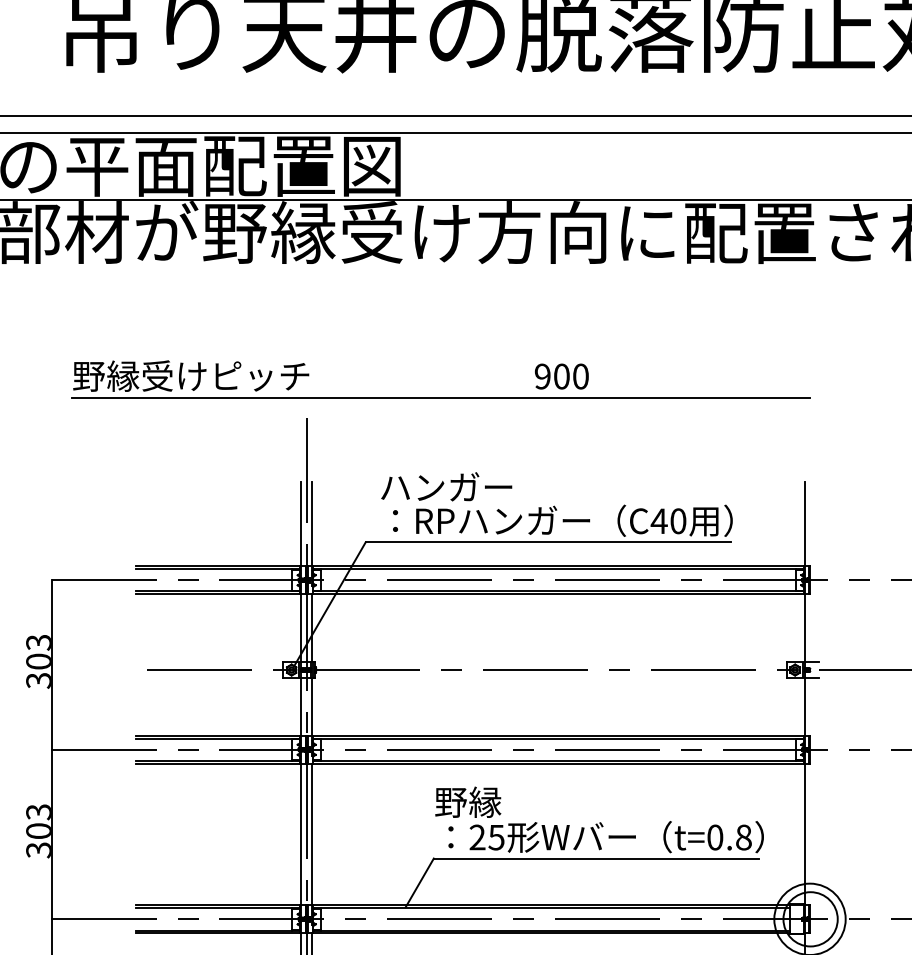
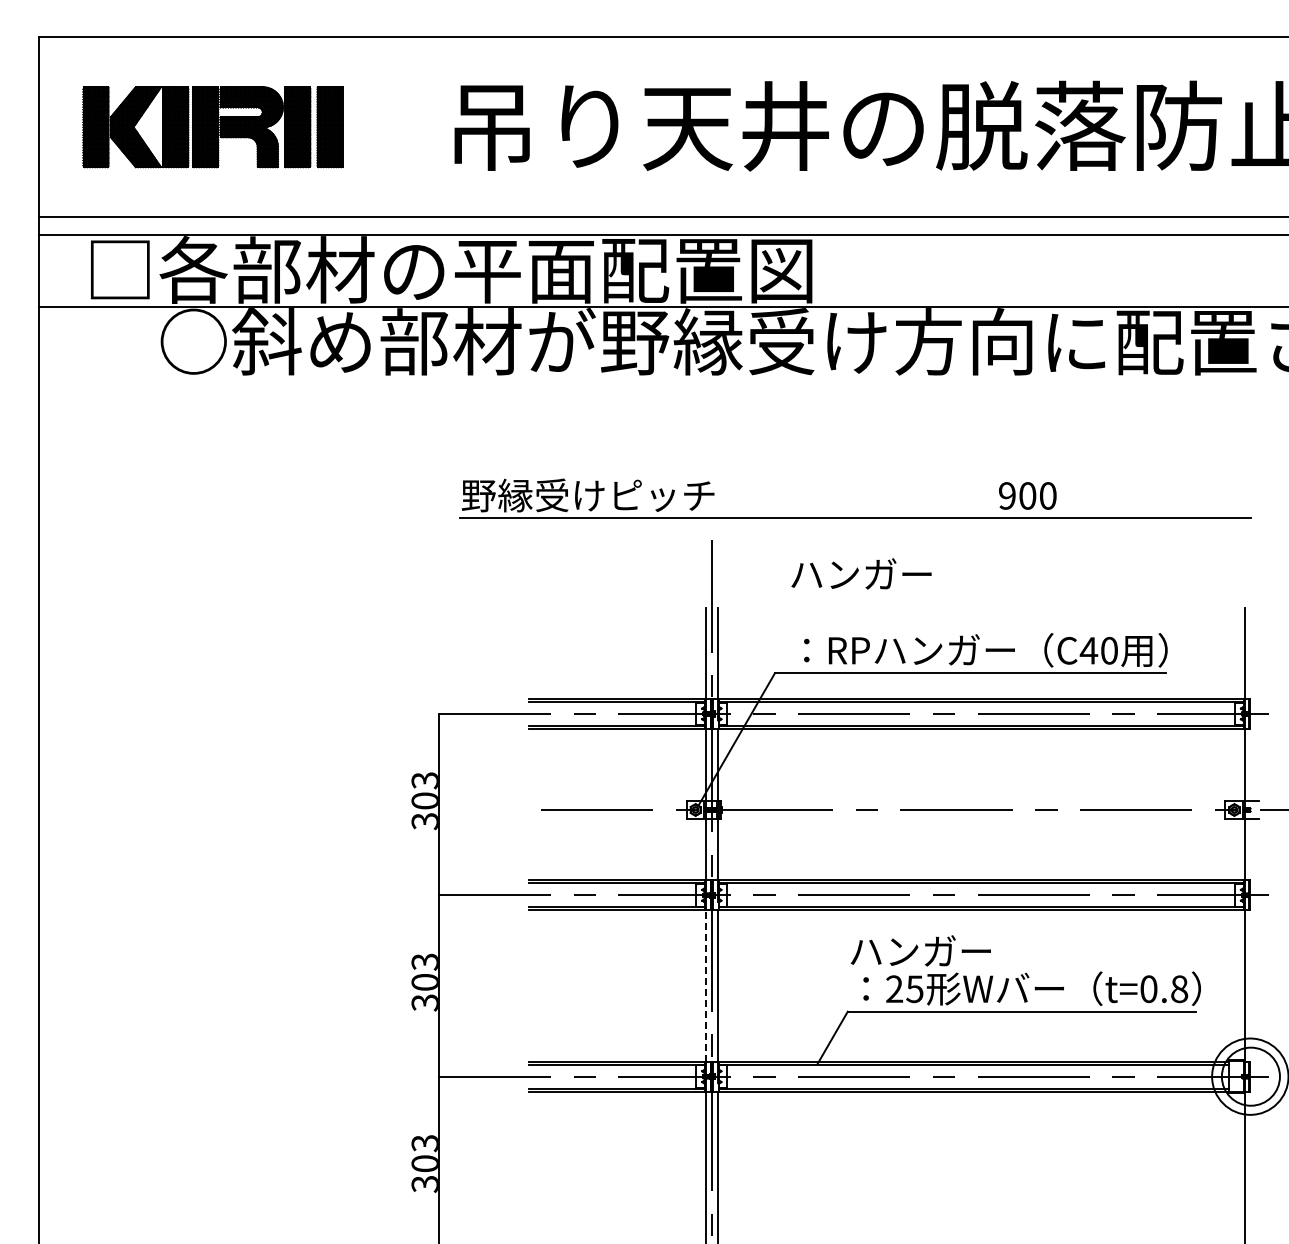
text: (561, 376) -> (1027, 495), moved
text: (446, 486) -> (861, 573), moved
text: (500, 802) -> (919, 951), 野縁 -> ハンガー
line: (300, 834) -> (705, 985), solid -> dashed

